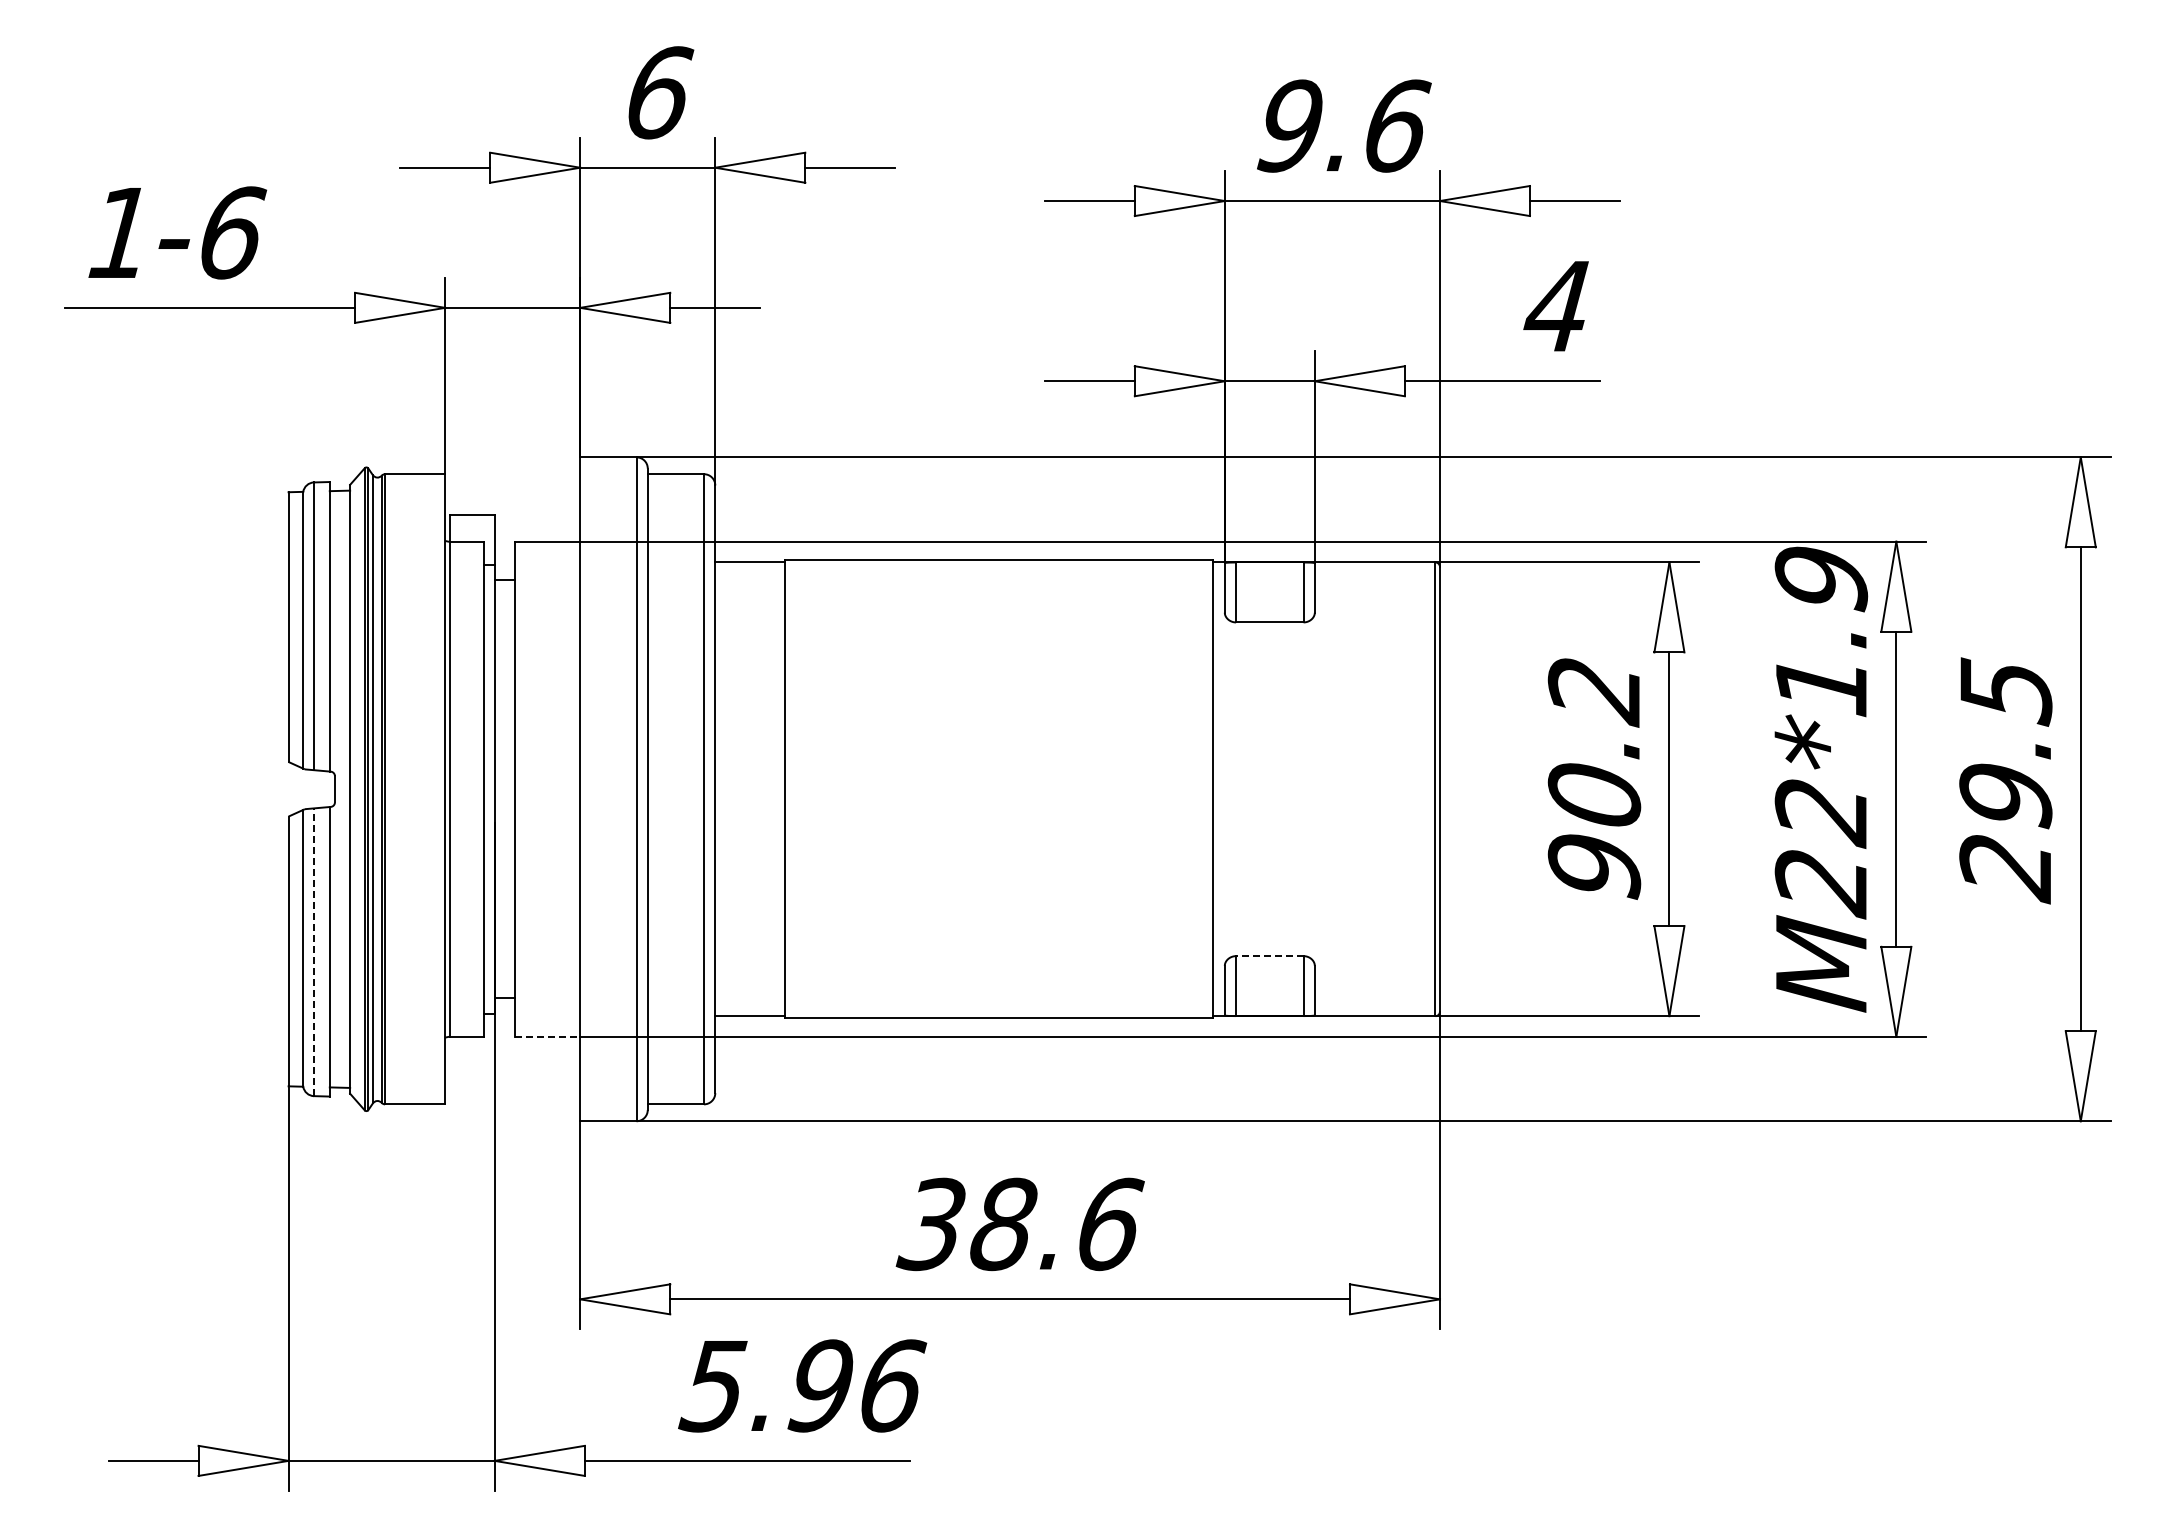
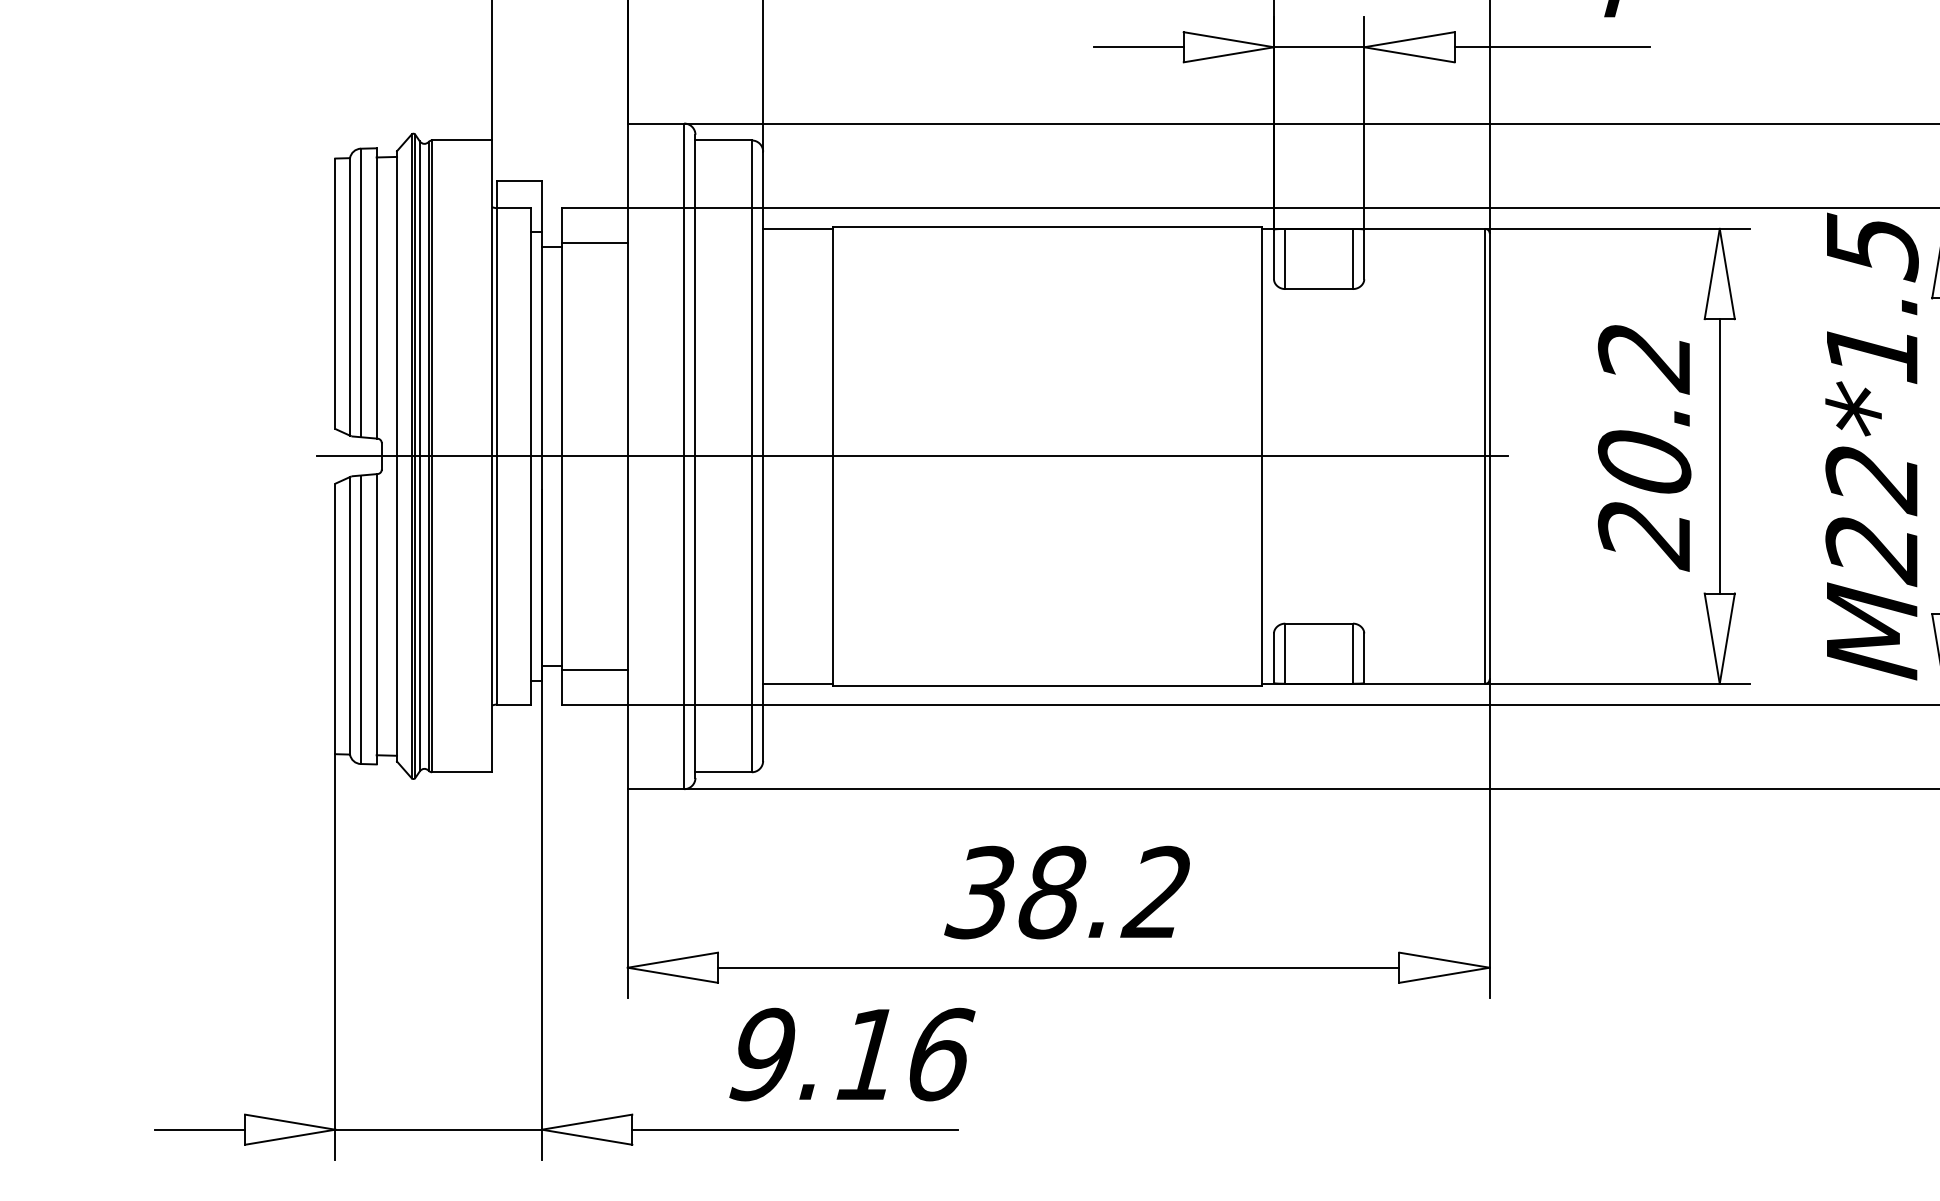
line: (547, 576) -> (594, 243), added
text: (1820, 580) -> (1871, 247), M22*1.9 -> M22*1.5
line: (863, 789) -> (911, 456), added
text: (1594, 869) -> (1644, 536), 90.2 -> 20.2
line: (314, 952) -> (361, 620), dashed -> solid
line: (1269, 956) -> (1318, 624), dashed -> solid
line: (547, 1002) -> (594, 670), added
line: (547, 1036) -> (594, 704), dashed -> solid
text: (1107, 1224) -> (1156, 892), 38.6 -> 38.2
text: (765, 1385) -> (813, 1054), 5.96 -> 9.16

